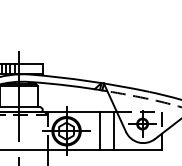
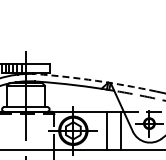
arc: (89, 81) -> (96, 81), solid -> dashed

